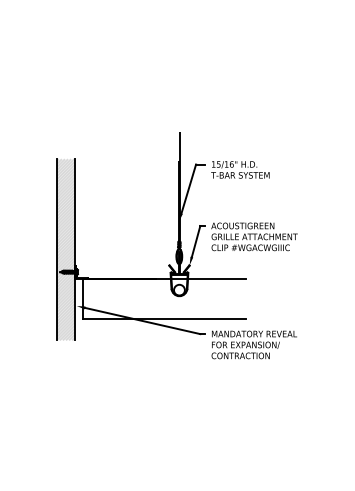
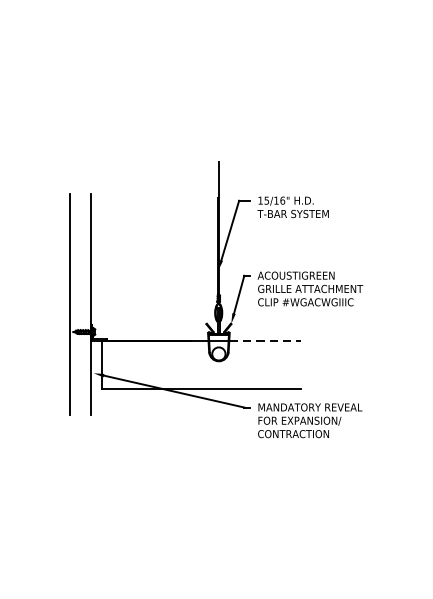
hatch: (65, 249) -> (79, 304), removed
line: (217, 279) -> (265, 340), solid -> dashed

